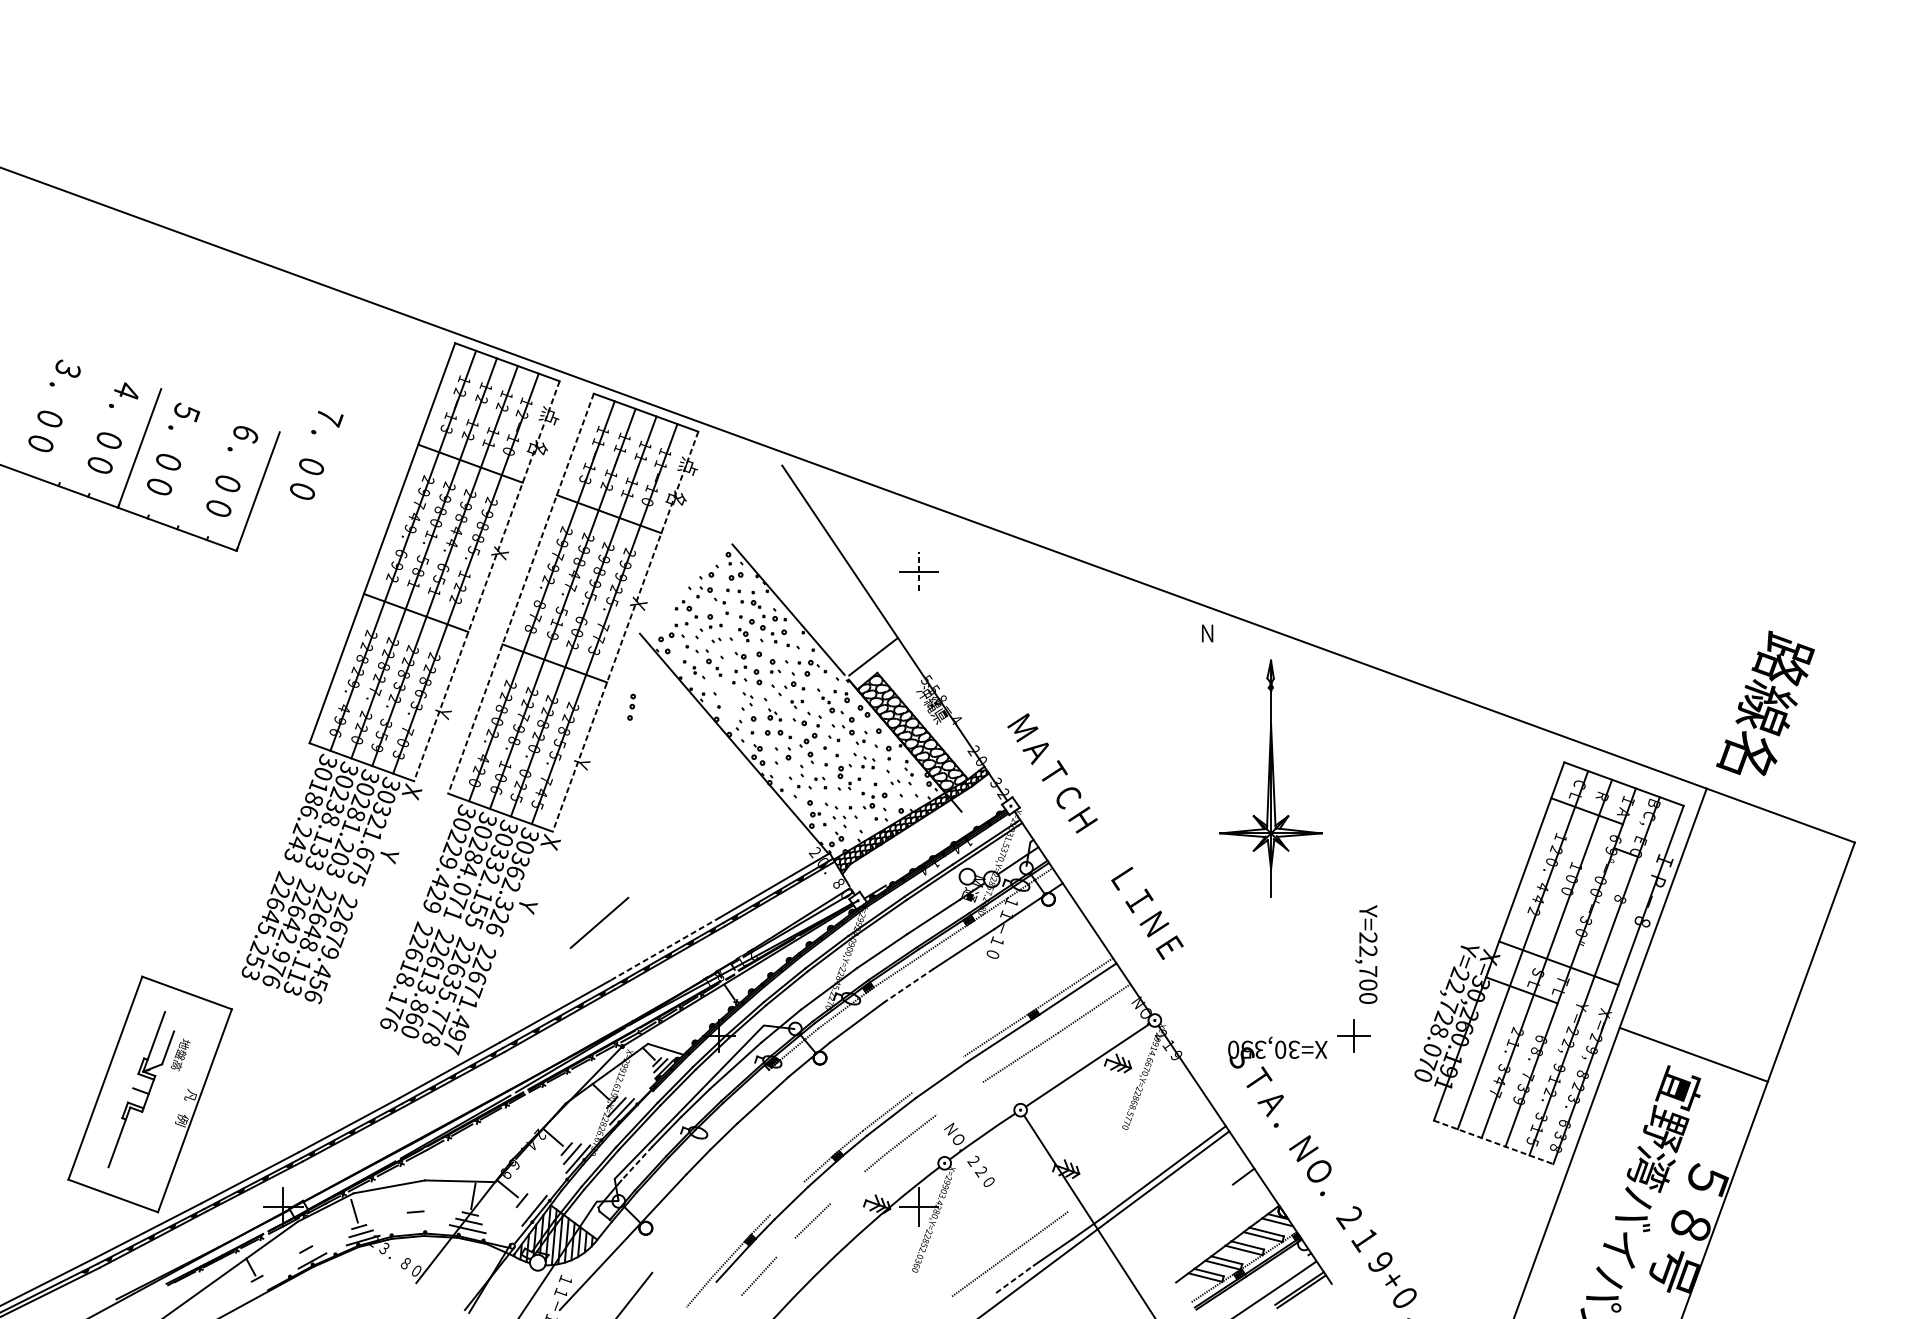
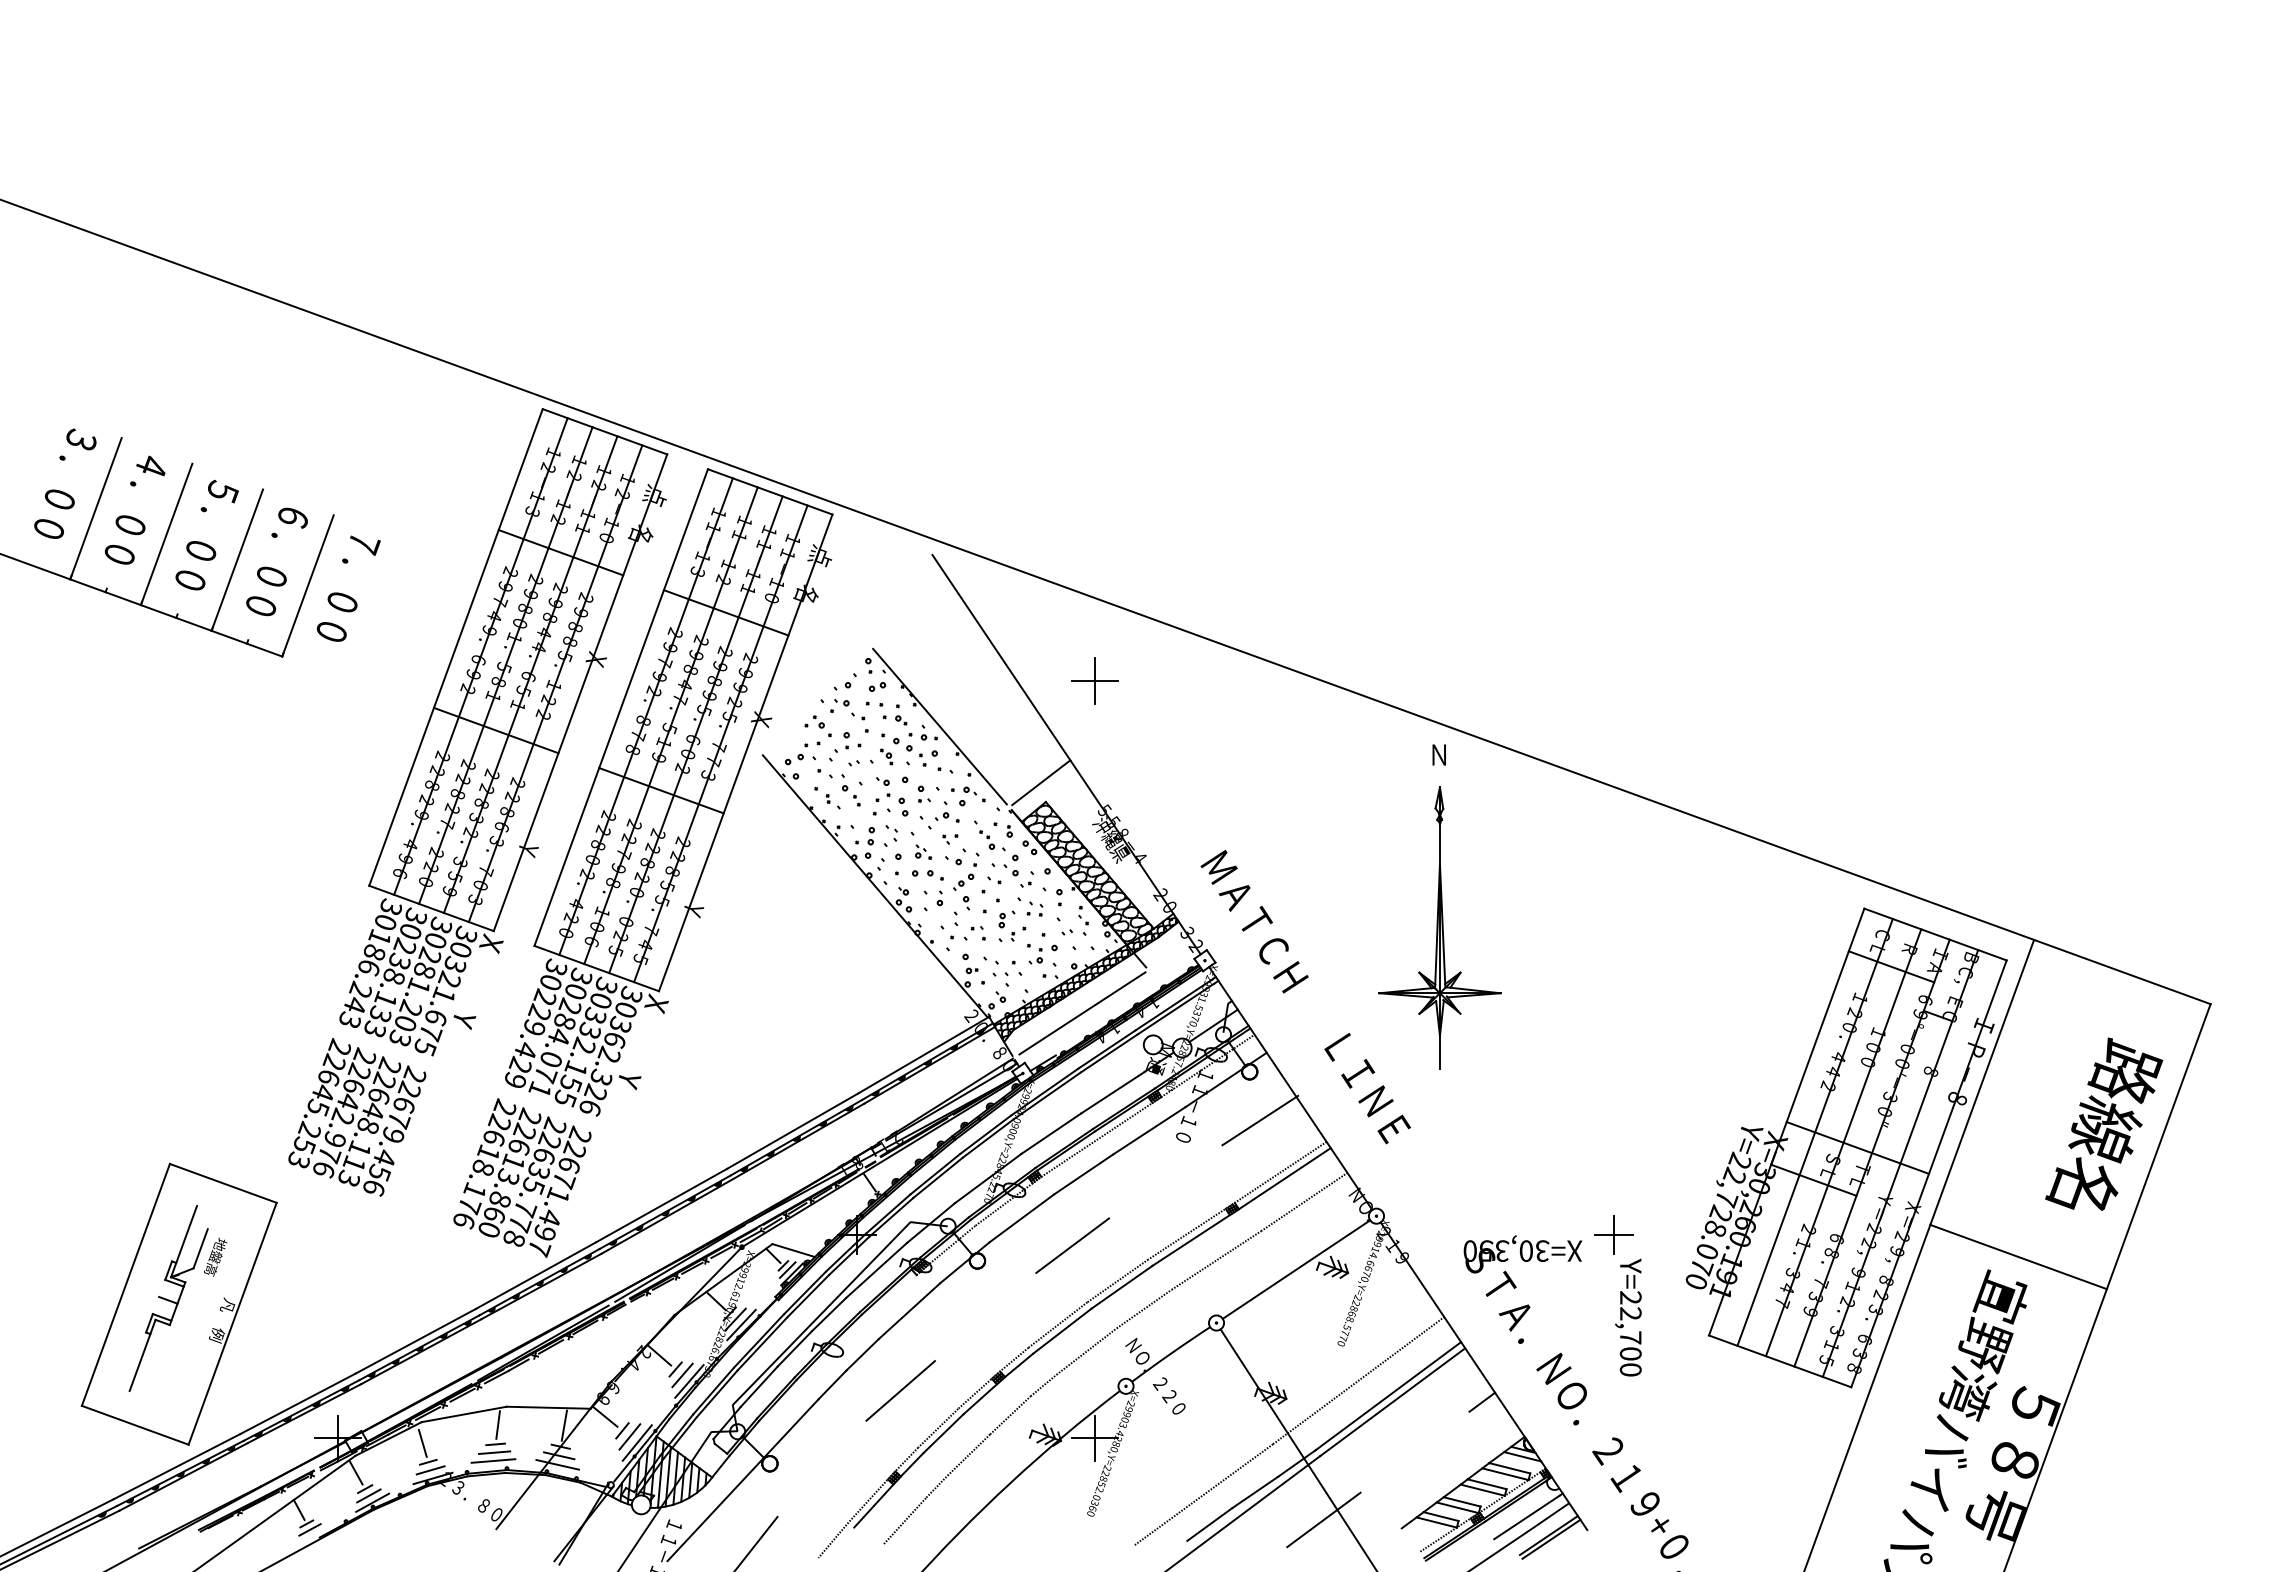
line: (79, 426) -> (95, 508), added
text: (316, 455) -> (348, 588), moved
line: (199, 469) -> (237, 559), added
line: (919, 571) -> (1095, 681), dashed -> solid
line: (486, 581) -> (580, 692), dashed -> solid
line: (521, 593) -> (621, 707), dashed -> solid
line: (625, 631) -> (745, 752), dashed -> solid
text: (1765, 702) -> (2104, 1123), moved
part: (631, 706) -> (869, 842), moved
part: (1270, 778) -> (1439, 927), moved
line: (908, 850) -> (1082, 1013), added
line: (599, 922) -> (900, 1390), moved
line: (1057, 940) -> (1260, 1120), added
line: (664, 949) -> (792, 1131), dashed -> solid
text: (1366, 954) -> (1628, 1317), moved
line: (909, 985) -> (1083, 1174), dashed -> solid
line: (899, 1045) -> (1072, 1245), added
line: (937, 1074) -> (1117, 1280), added
line: (959, 1097) -> (1143, 1308), added
line: (1493, 1142) -> (1780, 1361), dashed -> solid
line: (1139, 1158) -> (1358, 1380), added
line: (636, 1164) -> (758, 1387), dashed -> solid
line: (847, 1187) -> (1010, 1415), added
line: (417, 1195) -> (497, 1424), added
line: (787, 1197) -> (938, 1427), added
line: (528, 1205) -> (629, 1436), added
line: (414, 1218) -> (494, 1452), added
line: (413, 1225) -> (493, 1460), added
line: (298, 1235) -> (356, 1472), added
line: (785, 1247) -> (936, 1486), added
line: (308, 1254) -> (368, 1495), added
line: (1280, 1273) -> (1526, 1517), added
line: (1110, 1275) -> (1323, 1519), added
line: (1014, 1279) -> (1209, 1524), dashed -> solid
line: (259, 1283) -> (309, 1529), added

